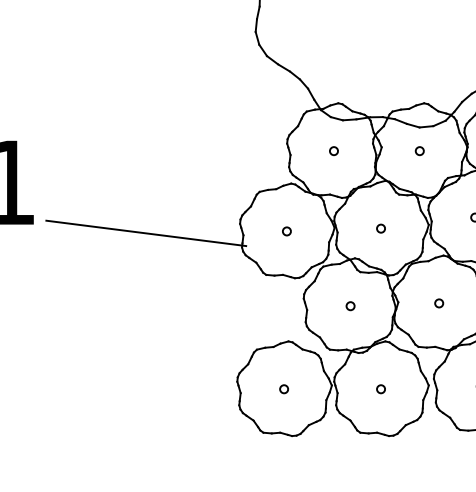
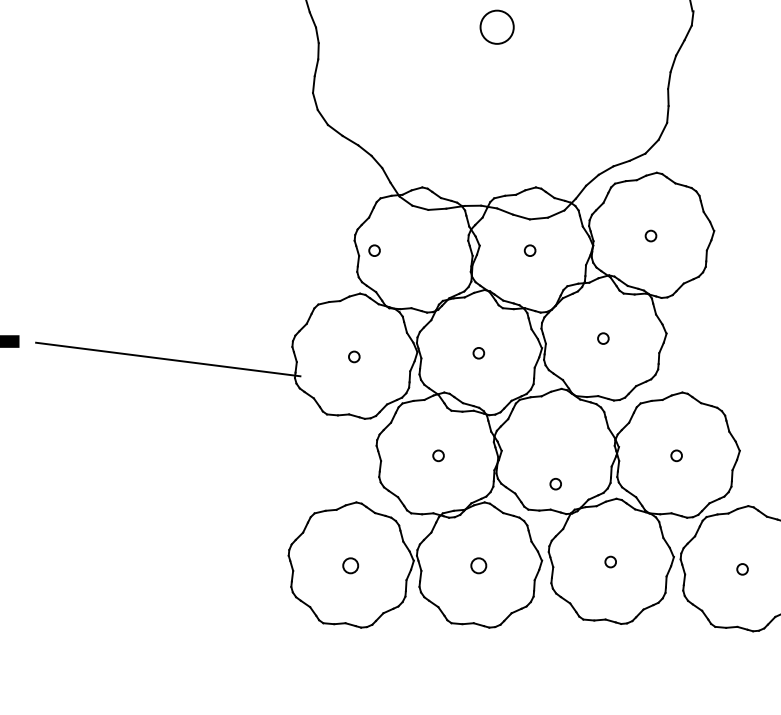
circle: (333, 150) -> (374, 250), moved
circle: (438, 303) -> (555, 484), moved
circle: (284, 389) -> (350, 565), size x1.4
circle: (380, 389) -> (478, 565), size x1.4

